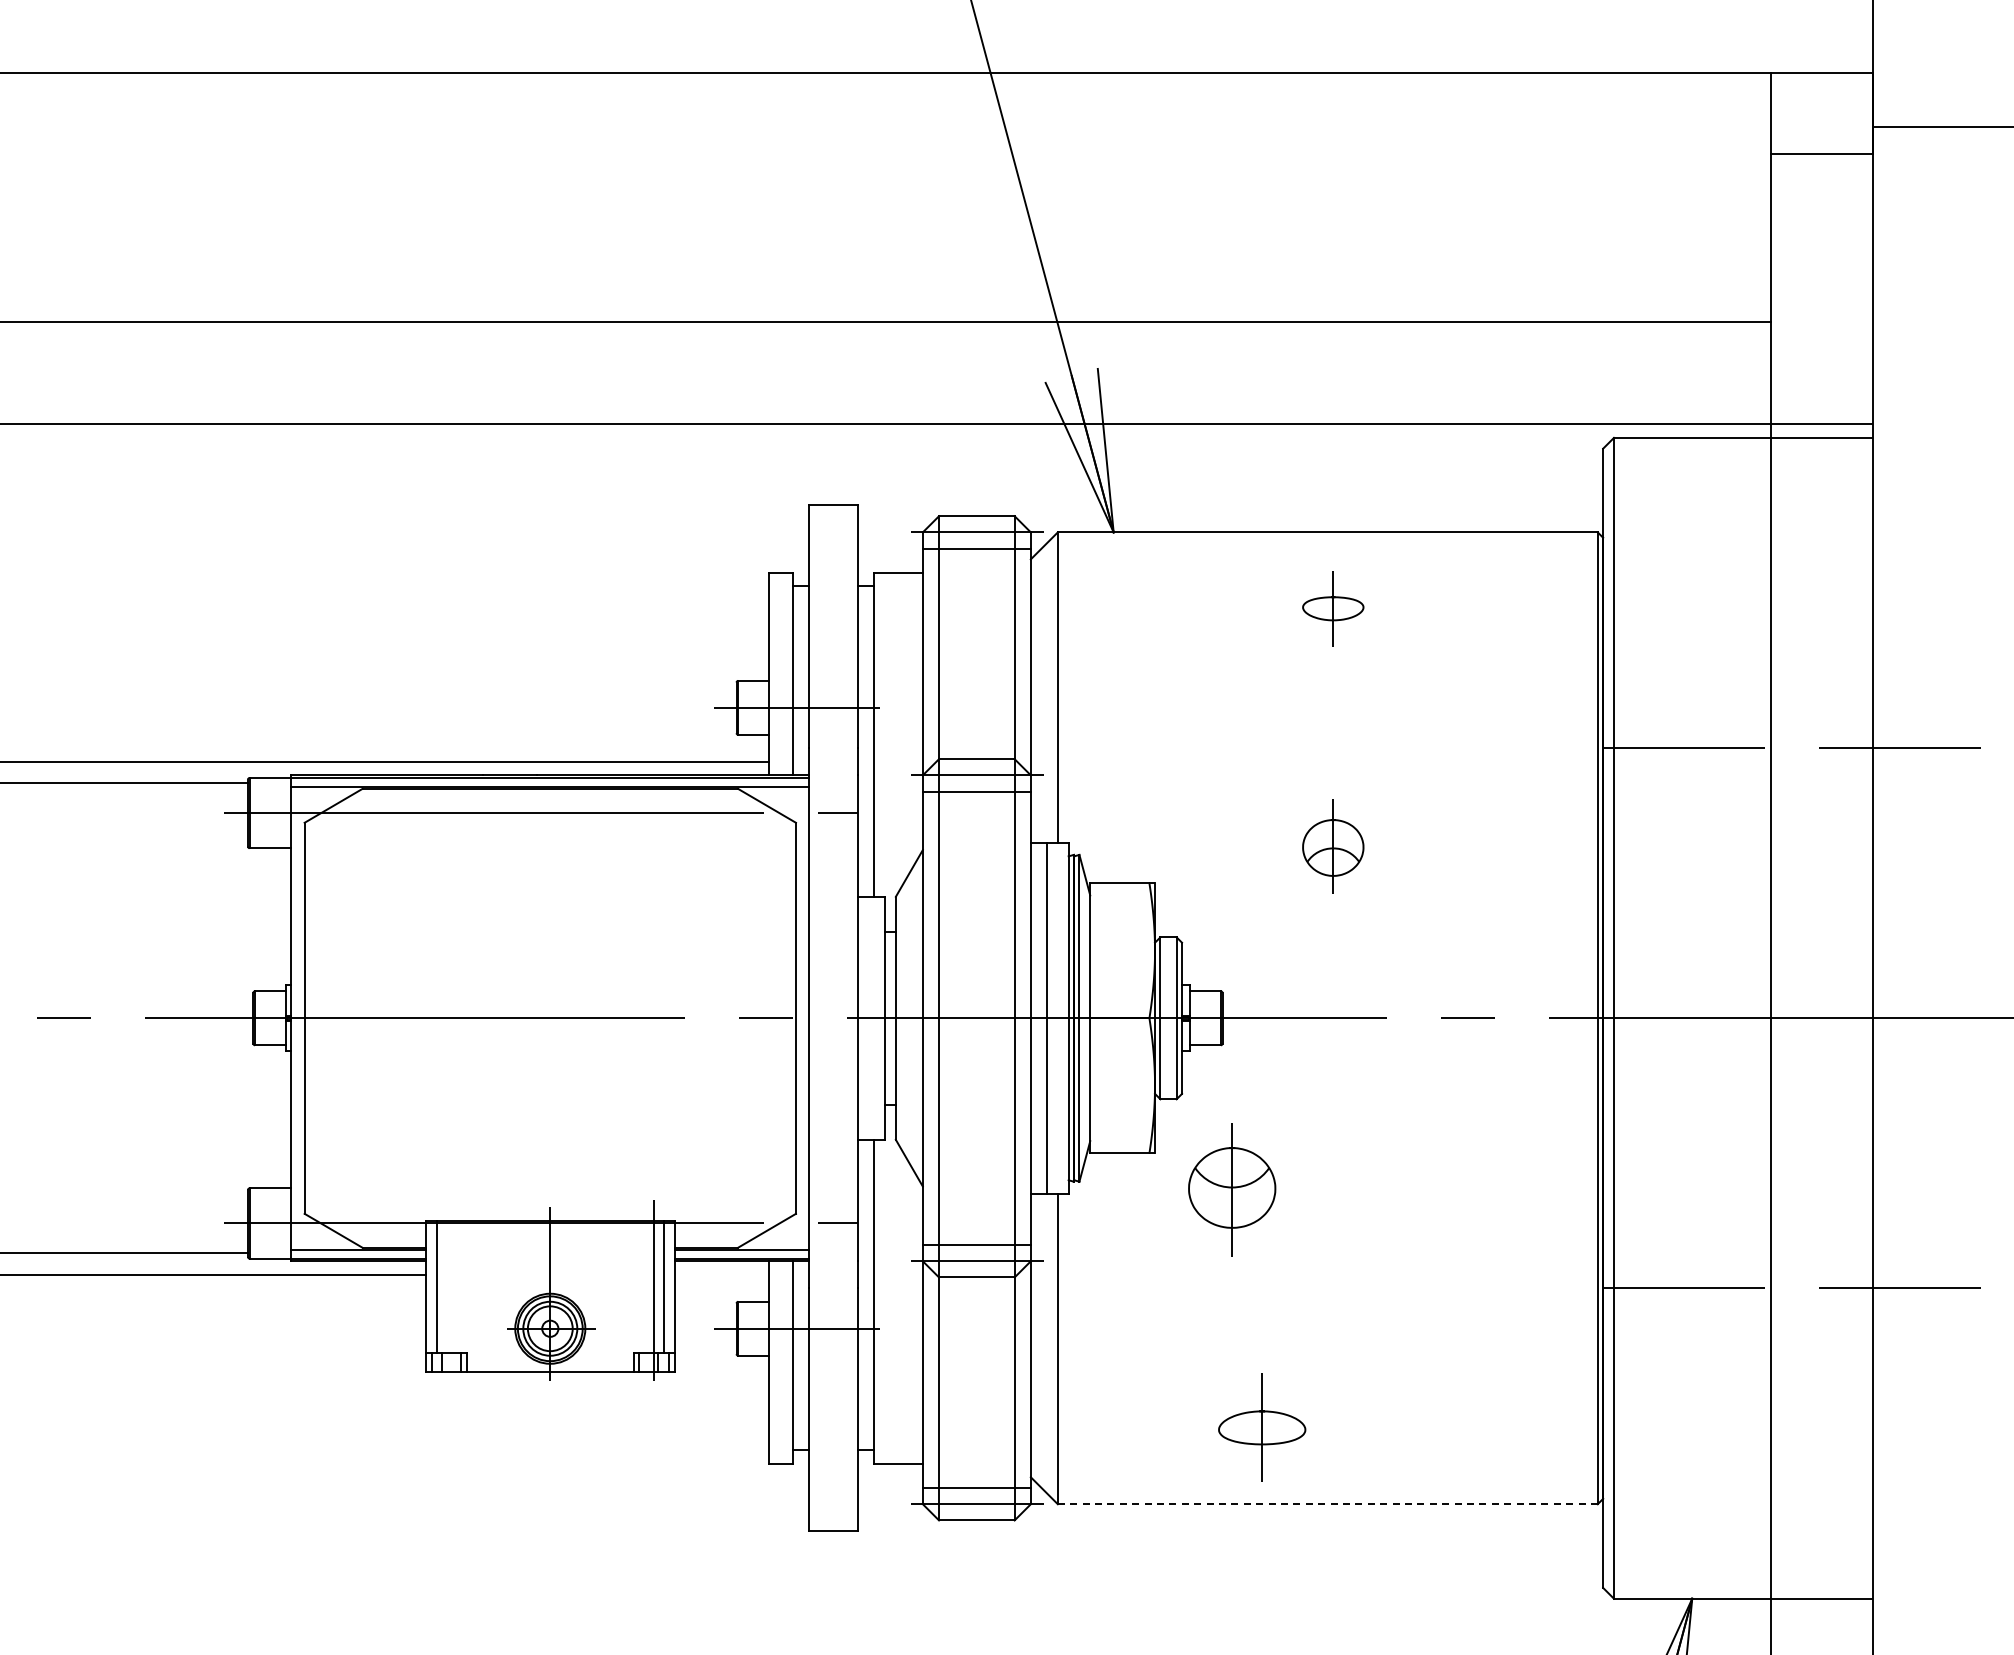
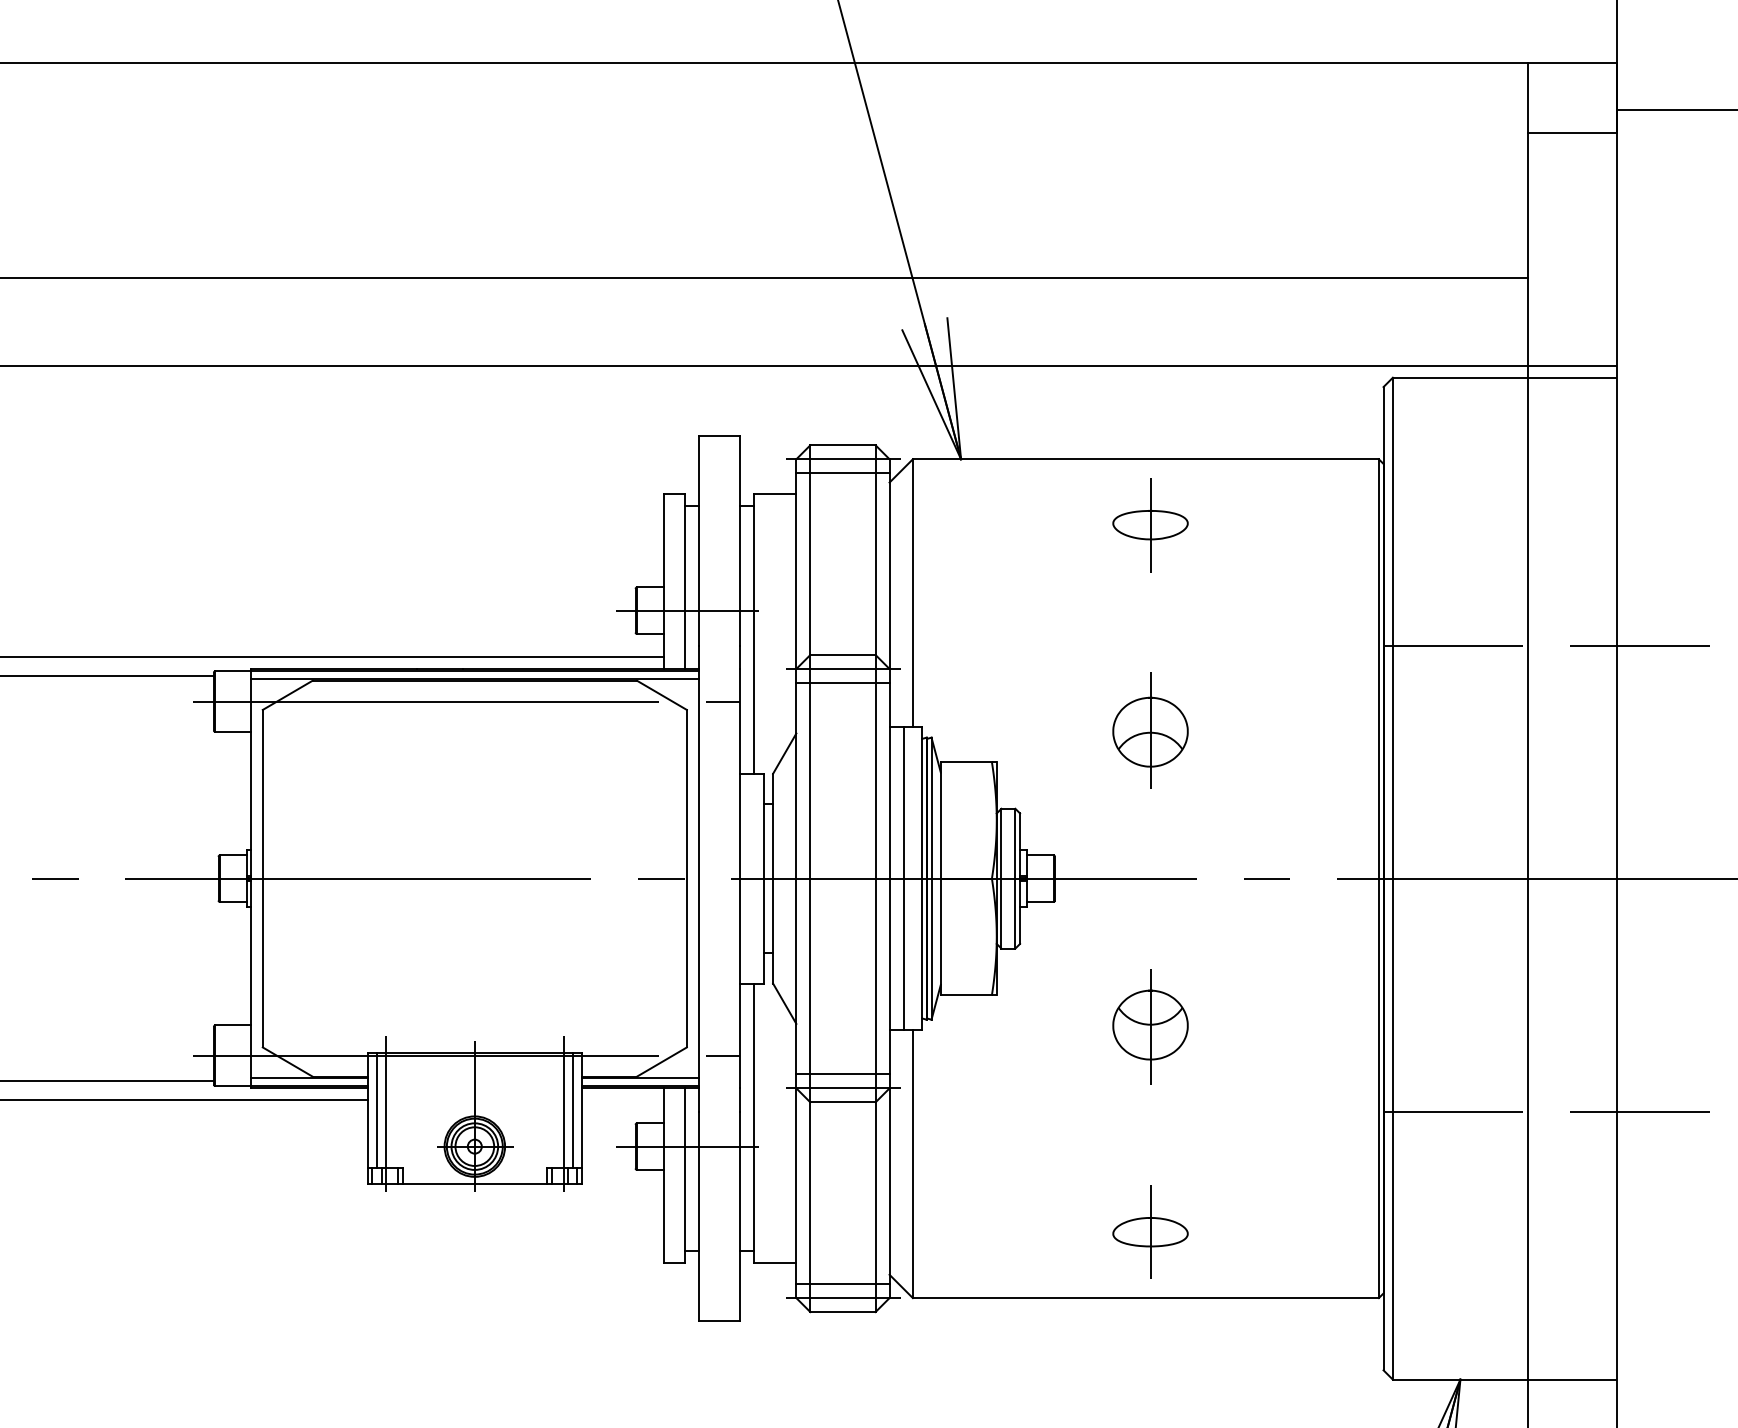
part: (1333, 608) -> (1150, 524), size x1.43
part: (1333, 846) -> (1150, 730), size x1.43
part: (1232, 1189) -> (1150, 1026), moved
line: (446, 1290) -> (385, 1113), added
part: (1262, 1427) -> (1150, 1231), moved
line: (1327, 1504) -> (1145, 1298), dashed -> solid

